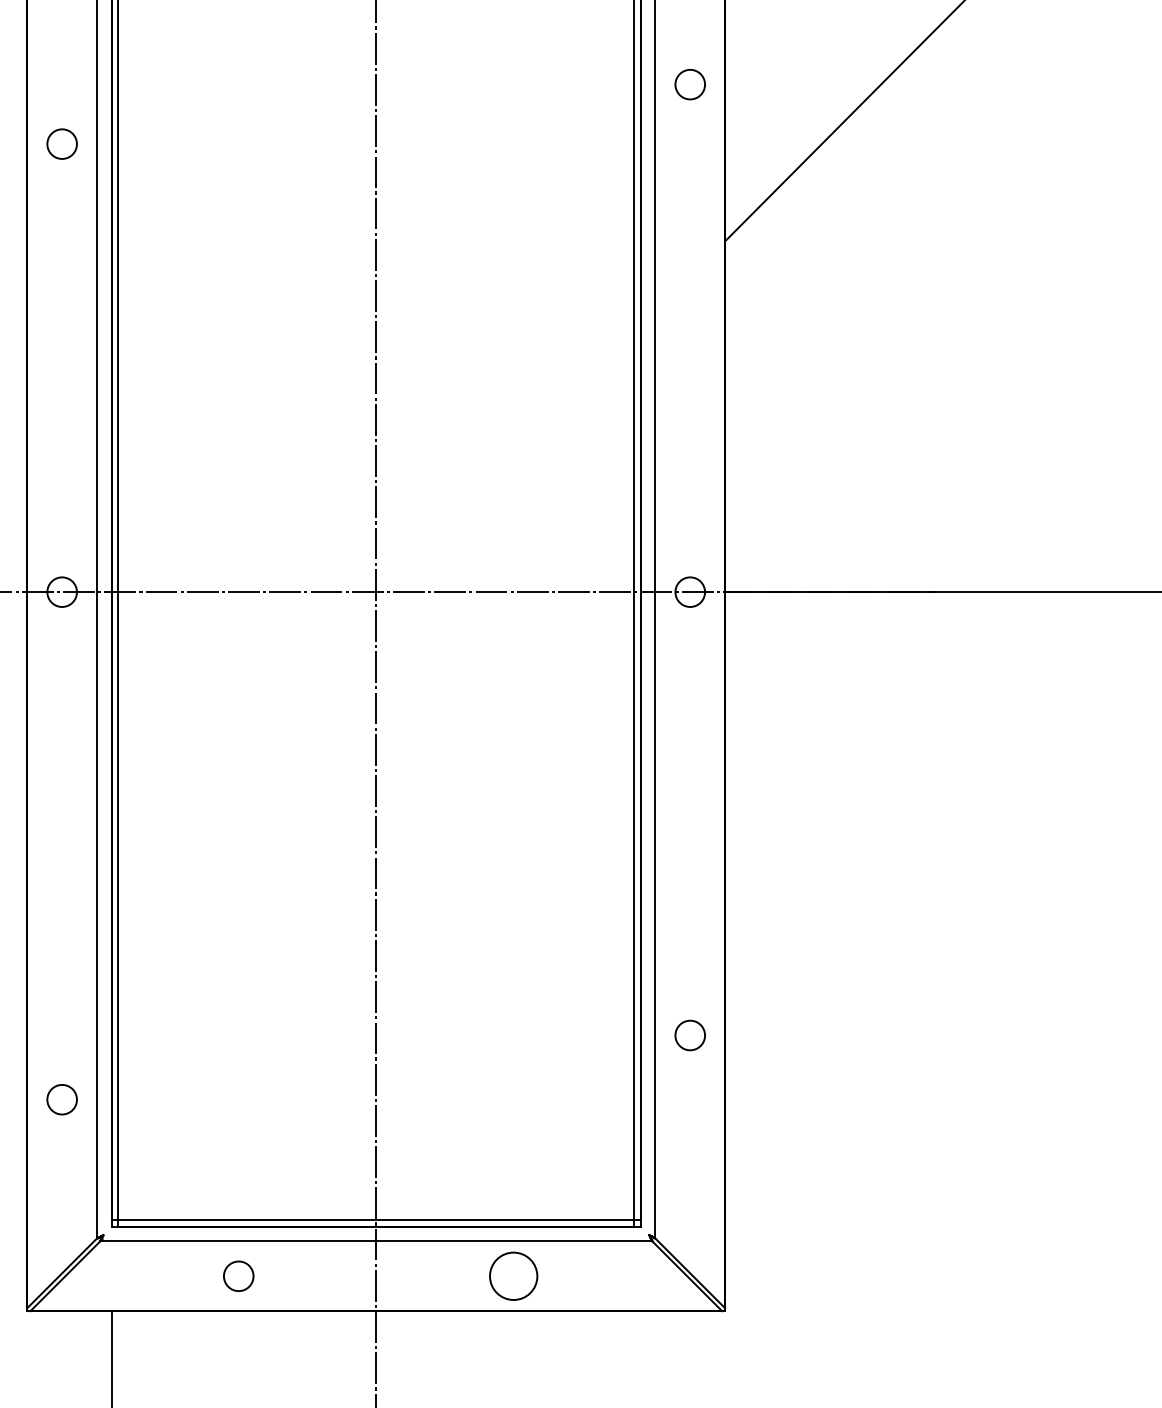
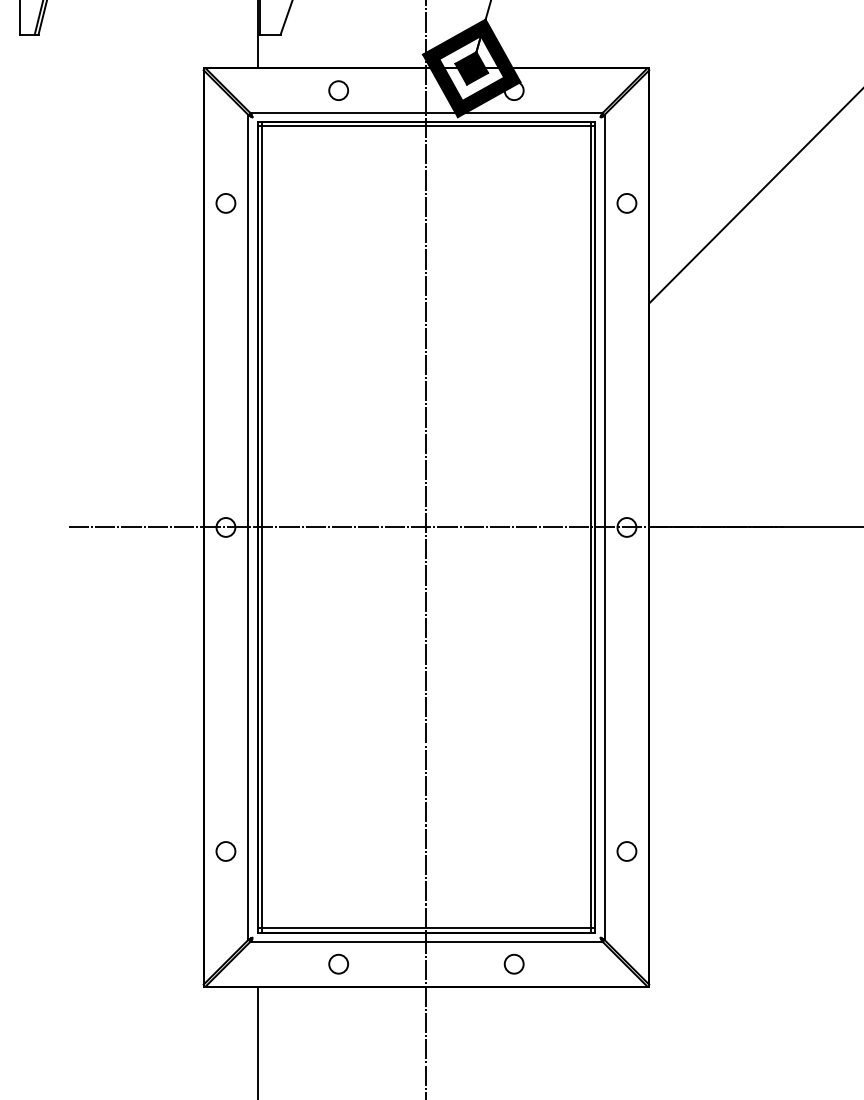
circle: (61, 144) -> (225, 203), moved
circle: (689, 1035) -> (626, 851), moved
circle: (512, 1275) -> (513, 963), size x0.62

